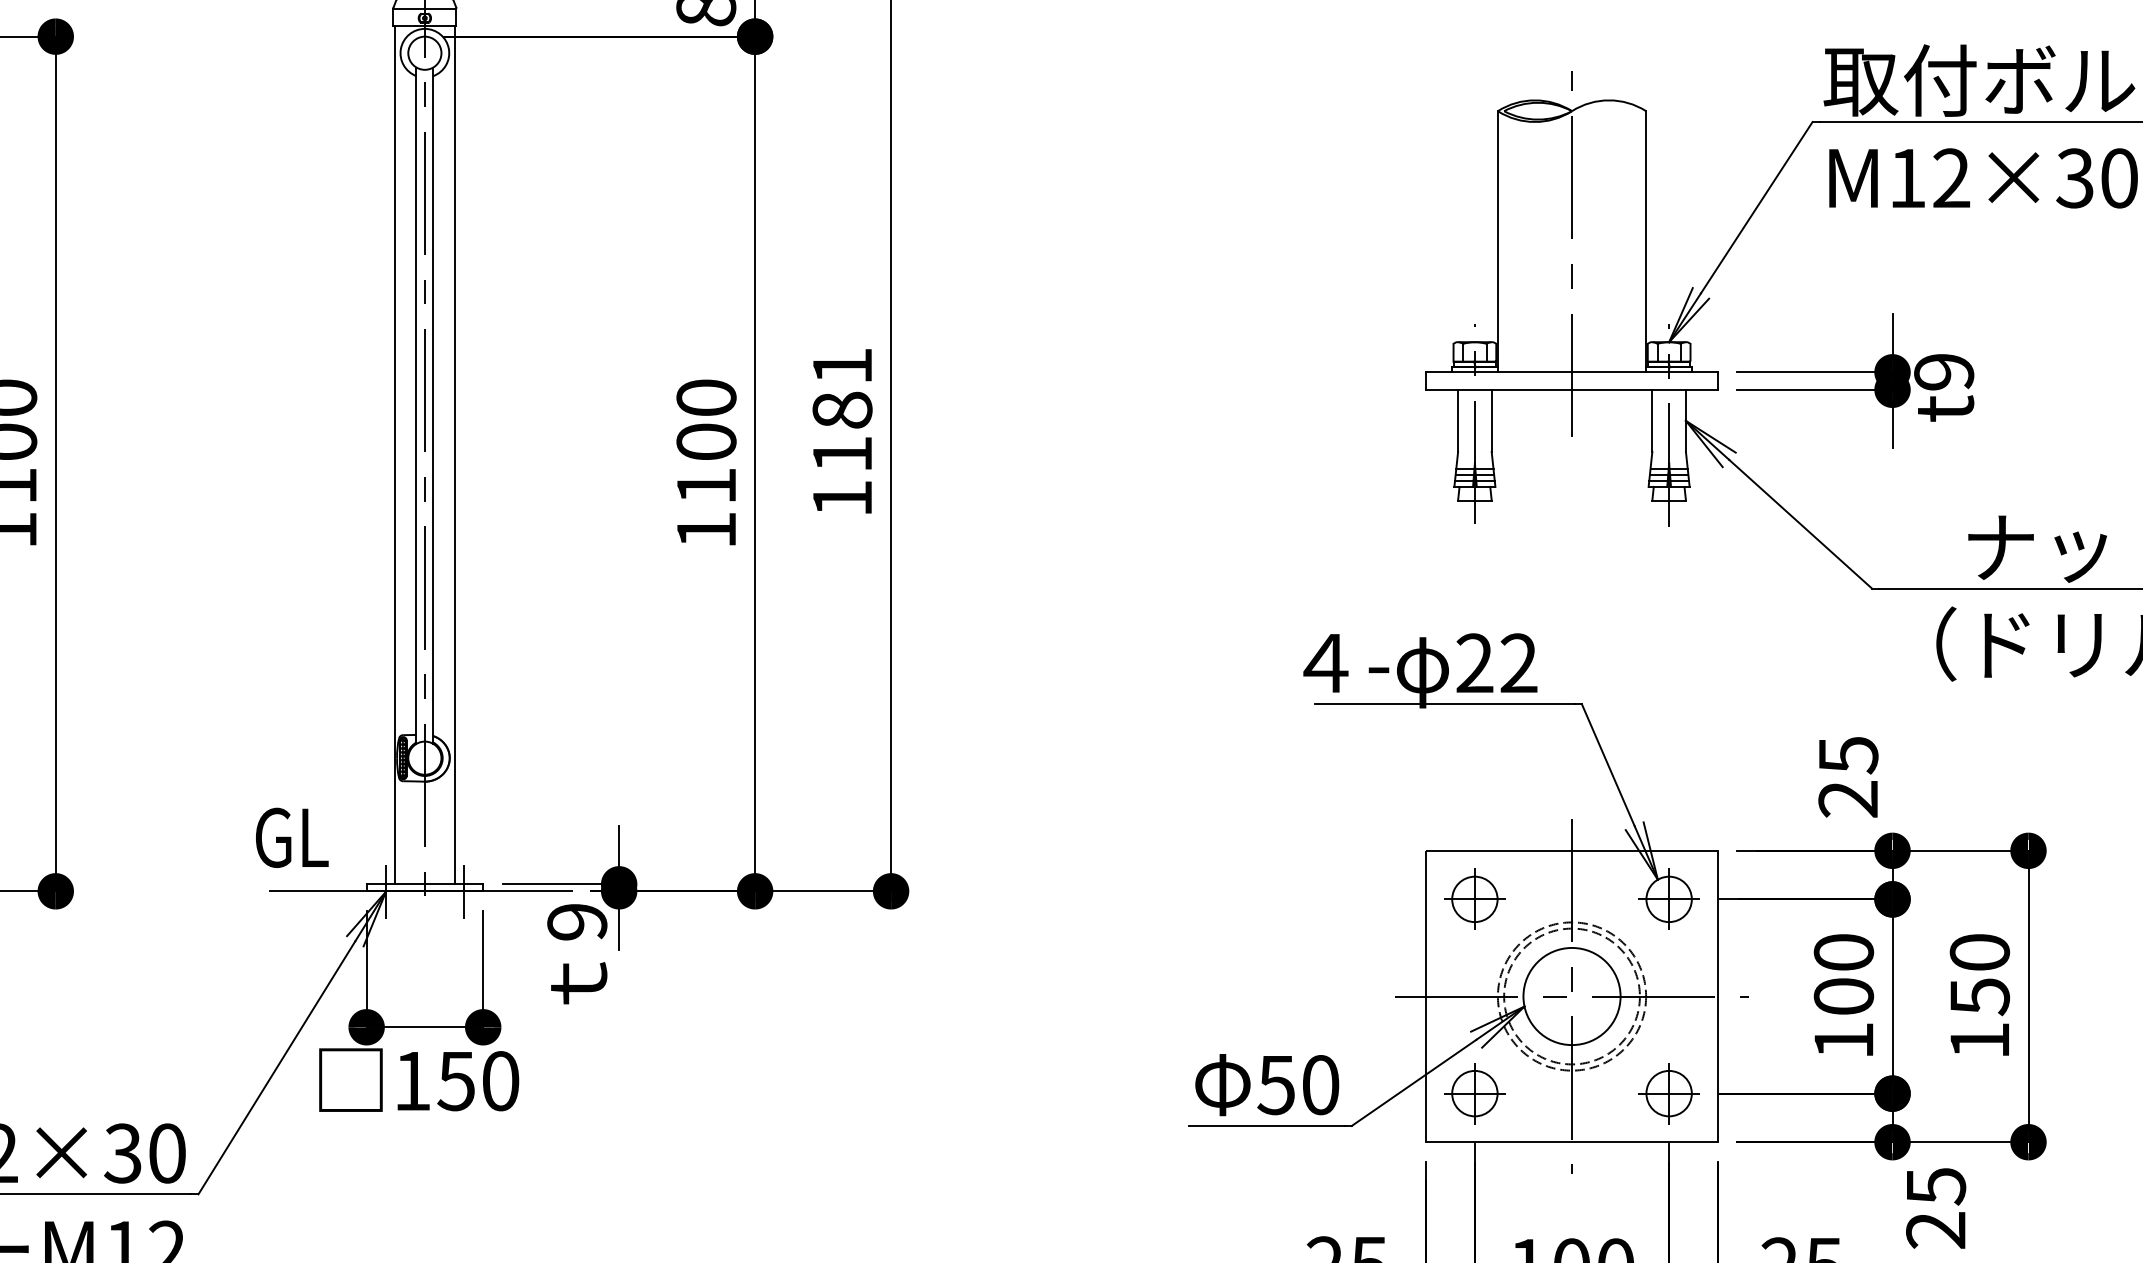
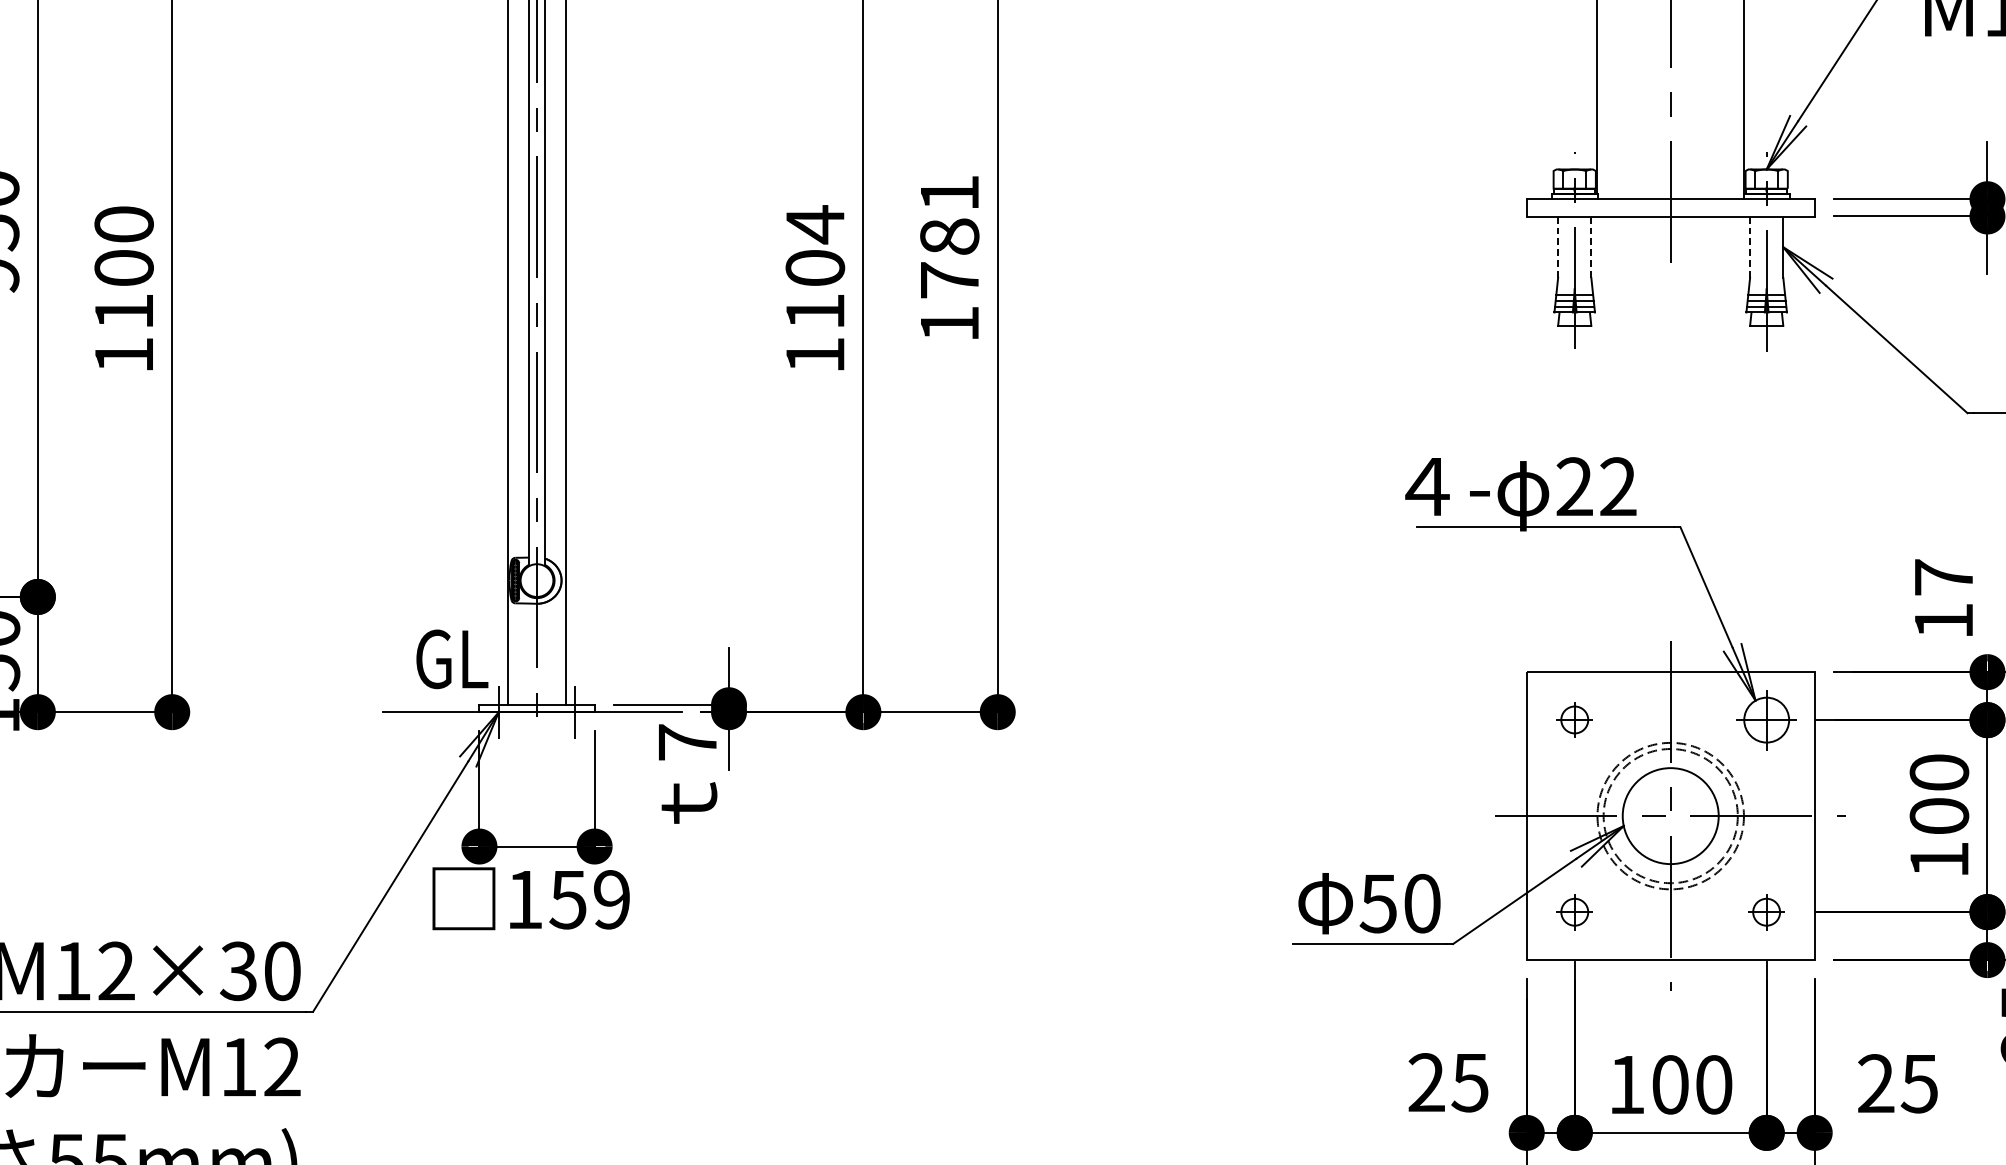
text: (706, 398) -> (815, 225), 1100 -> 1104
line: (1458, 420) -> (1558, 246), solid -> dashed
line: (1491, 420) -> (1591, 246), solid -> dashed
line: (1652, 420) -> (1750, 246), solid -> dashed
text: (842, 454) -> (949, 280), 1181 -> 1781
text: (1848, 776) -> (1943, 598), 25 -> 17
text: (292, 837) -> (452, 658), moved
part: (1474, 898) -> (1574, 719), size x0.6
text: (577, 921) -> (687, 741), 9 -> 7
text: (500, 1081) -> (611, 900), 150 -> 159
part: (1474, 1093) -> (1574, 911), size x0.6
part: (1668, 1093) -> (1766, 911), size x0.6

